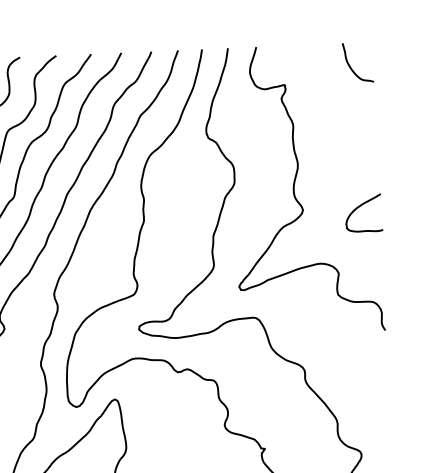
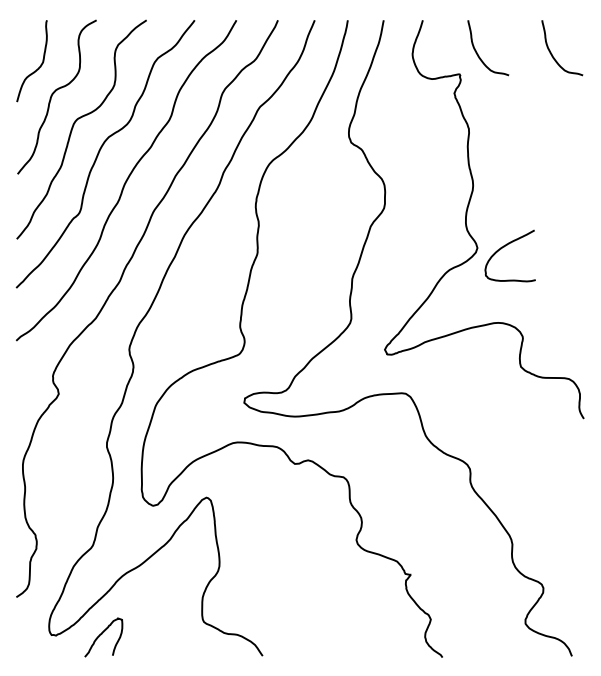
curve: (298, 70) -> (479, 55), added
curve: (359, 207) -> (504, 247), moved

